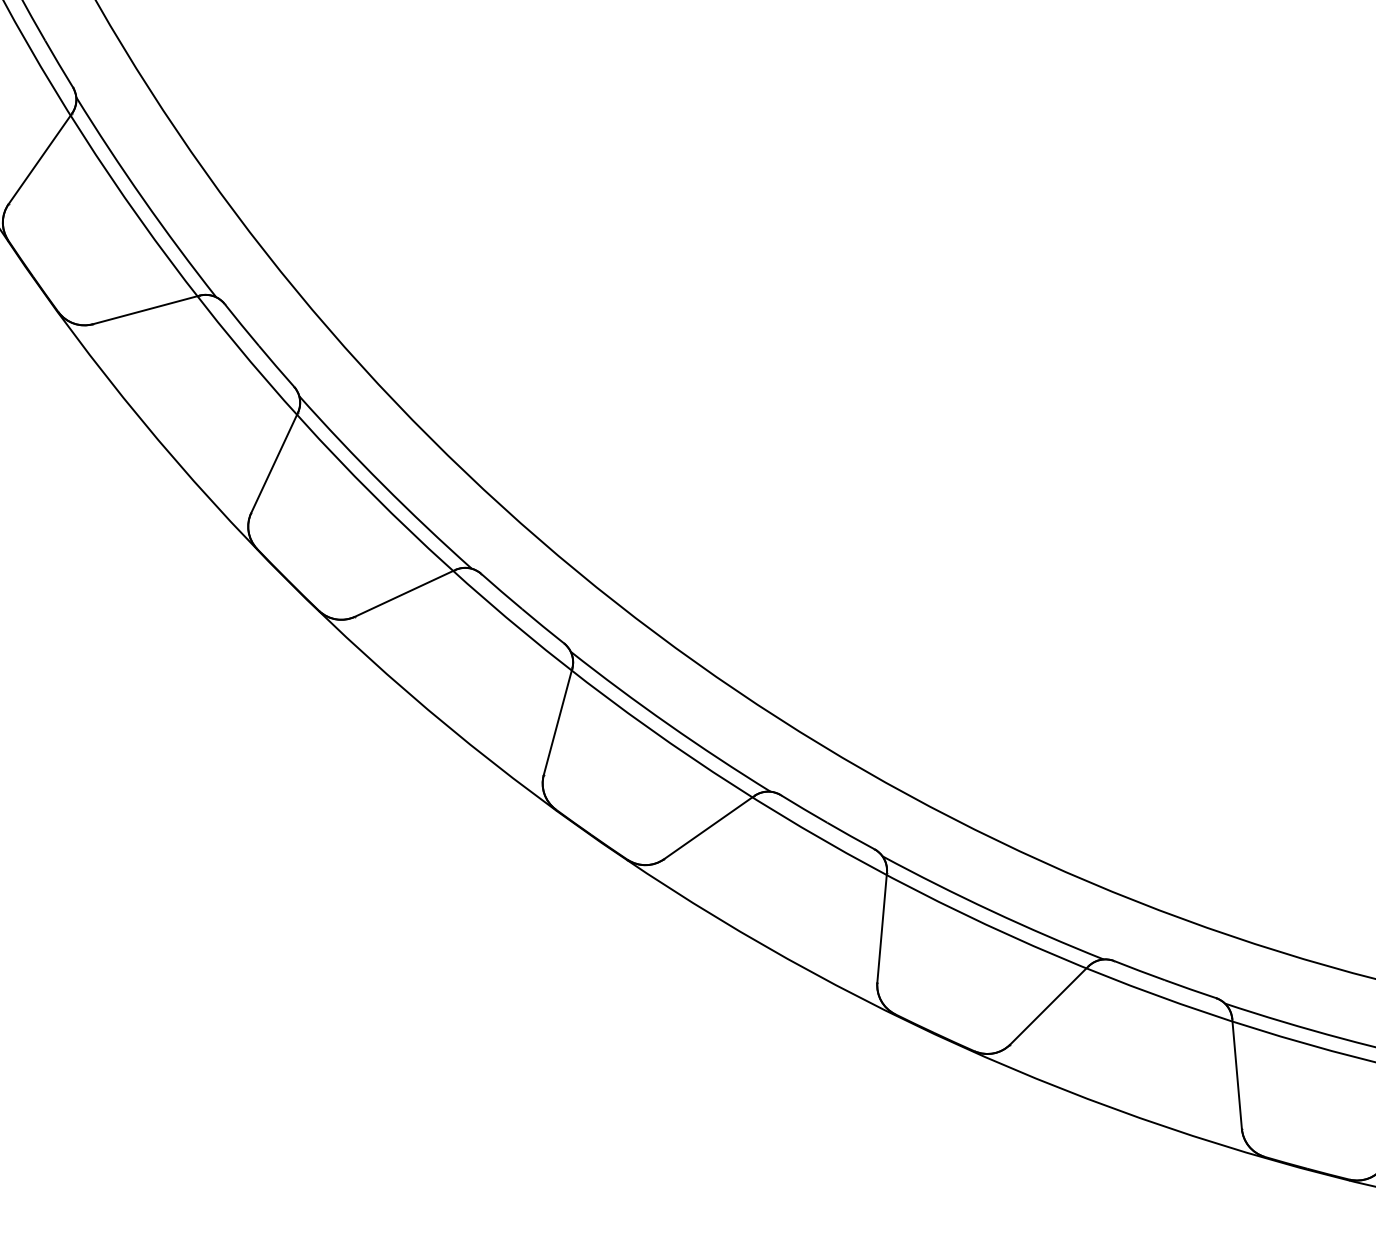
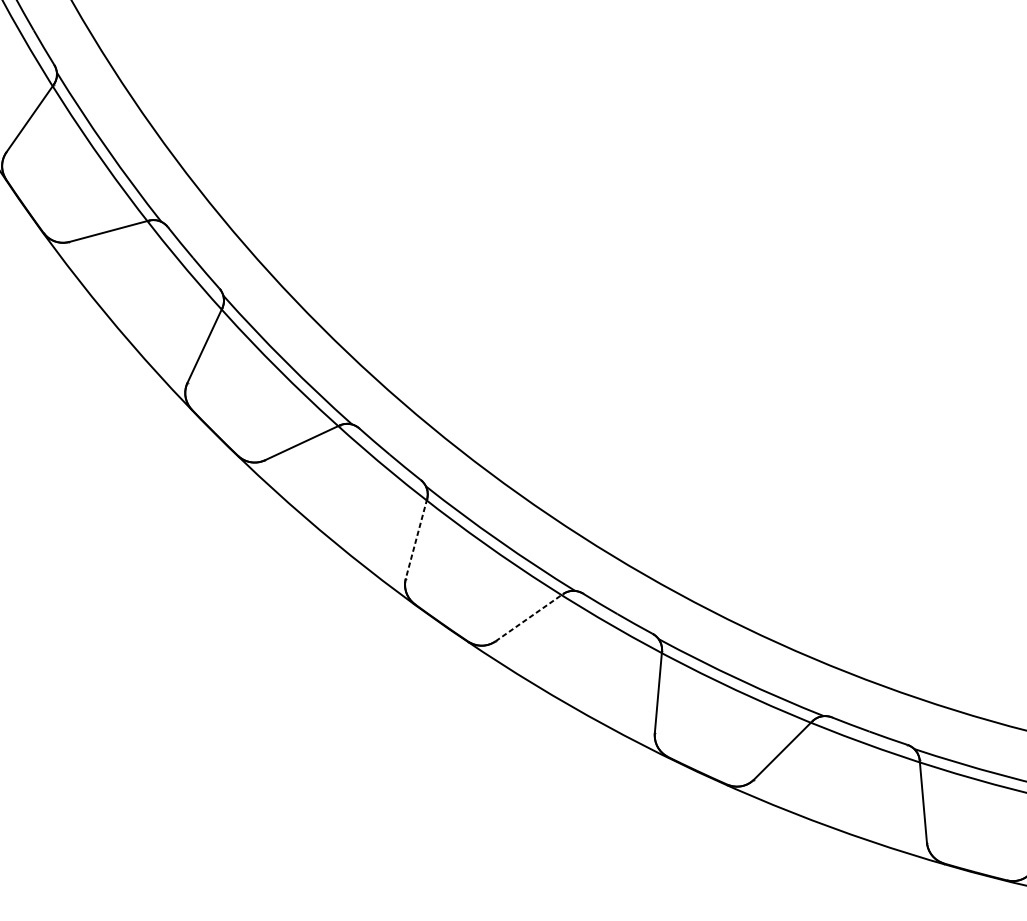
line: (557, 722) -> (416, 539), solid -> dashed
line: (709, 827) -> (529, 617), solid -> dashed

